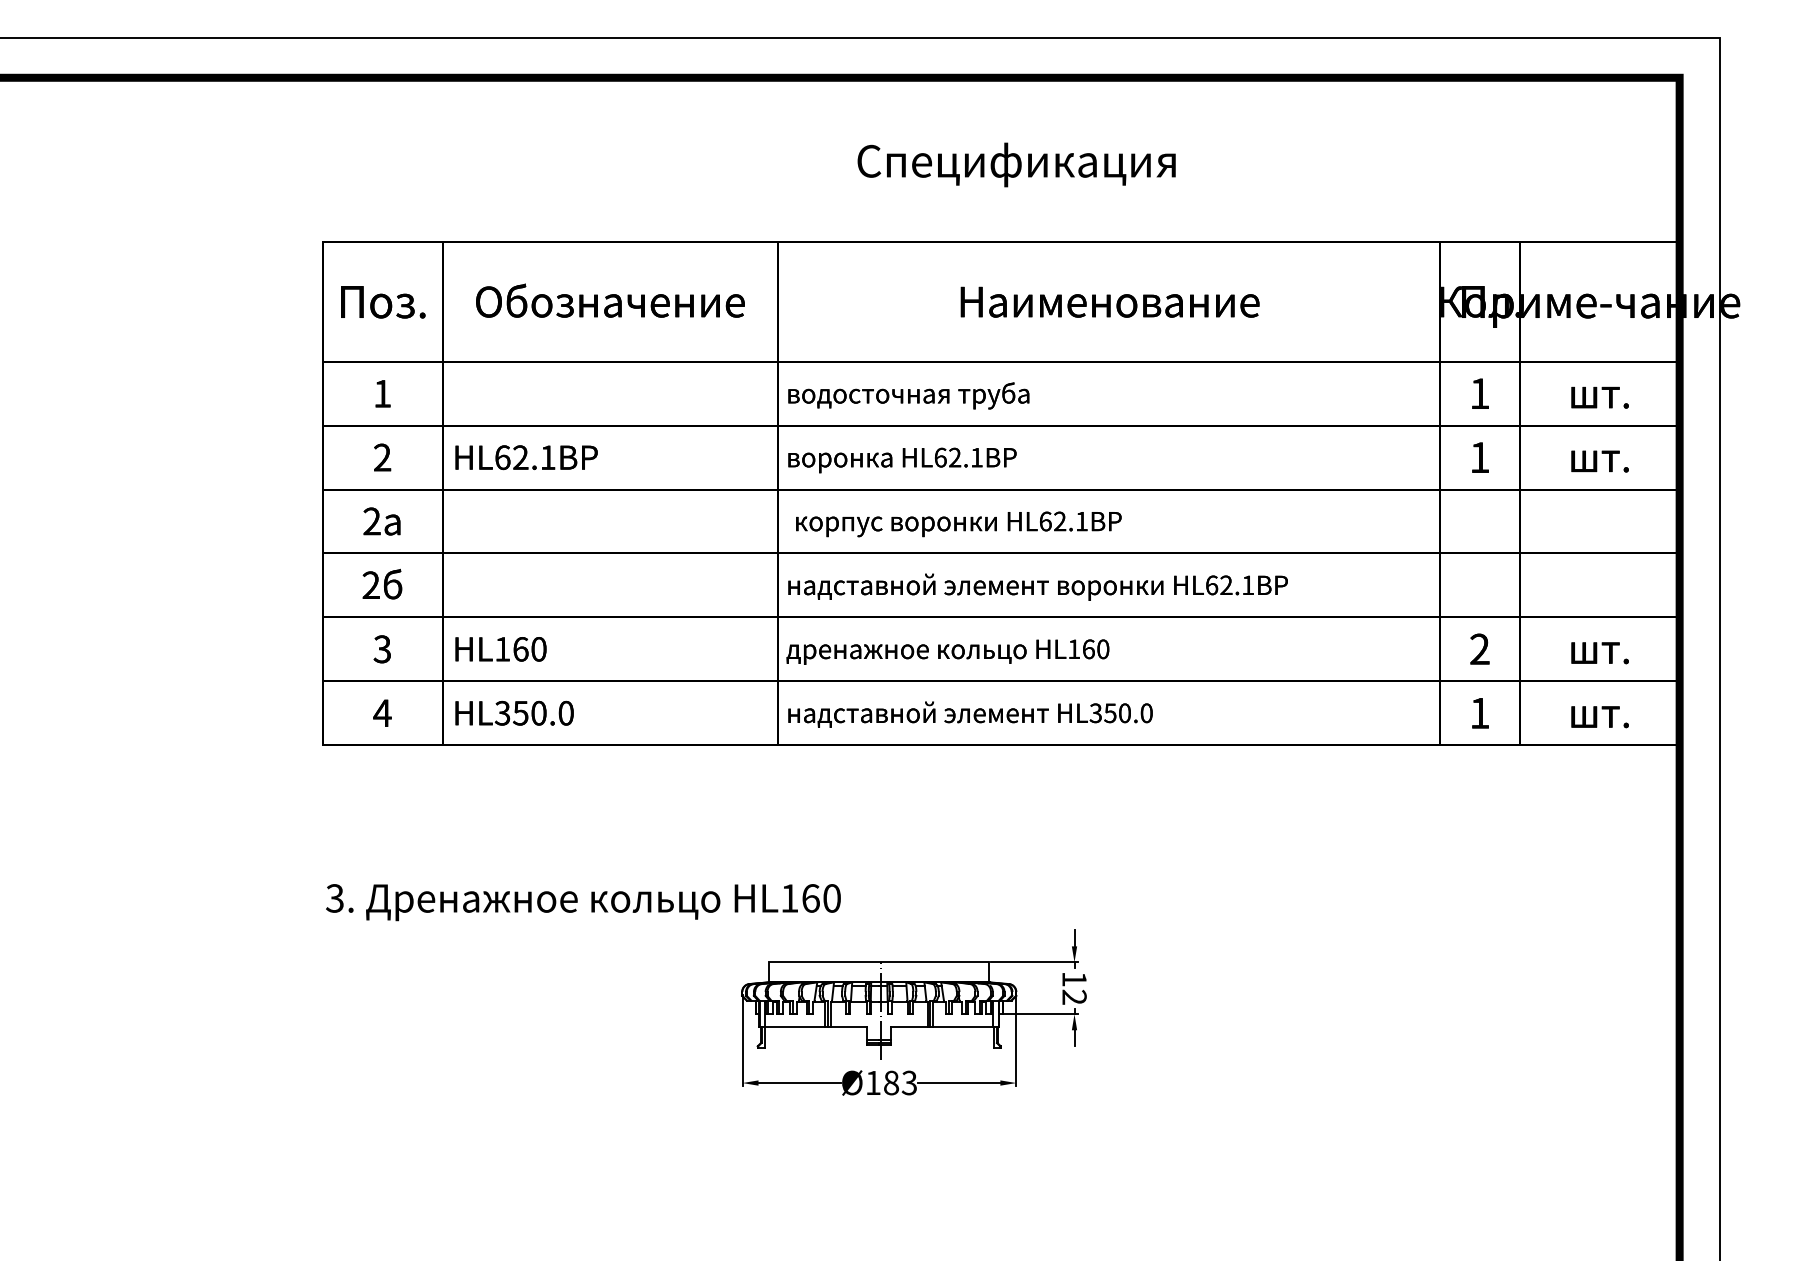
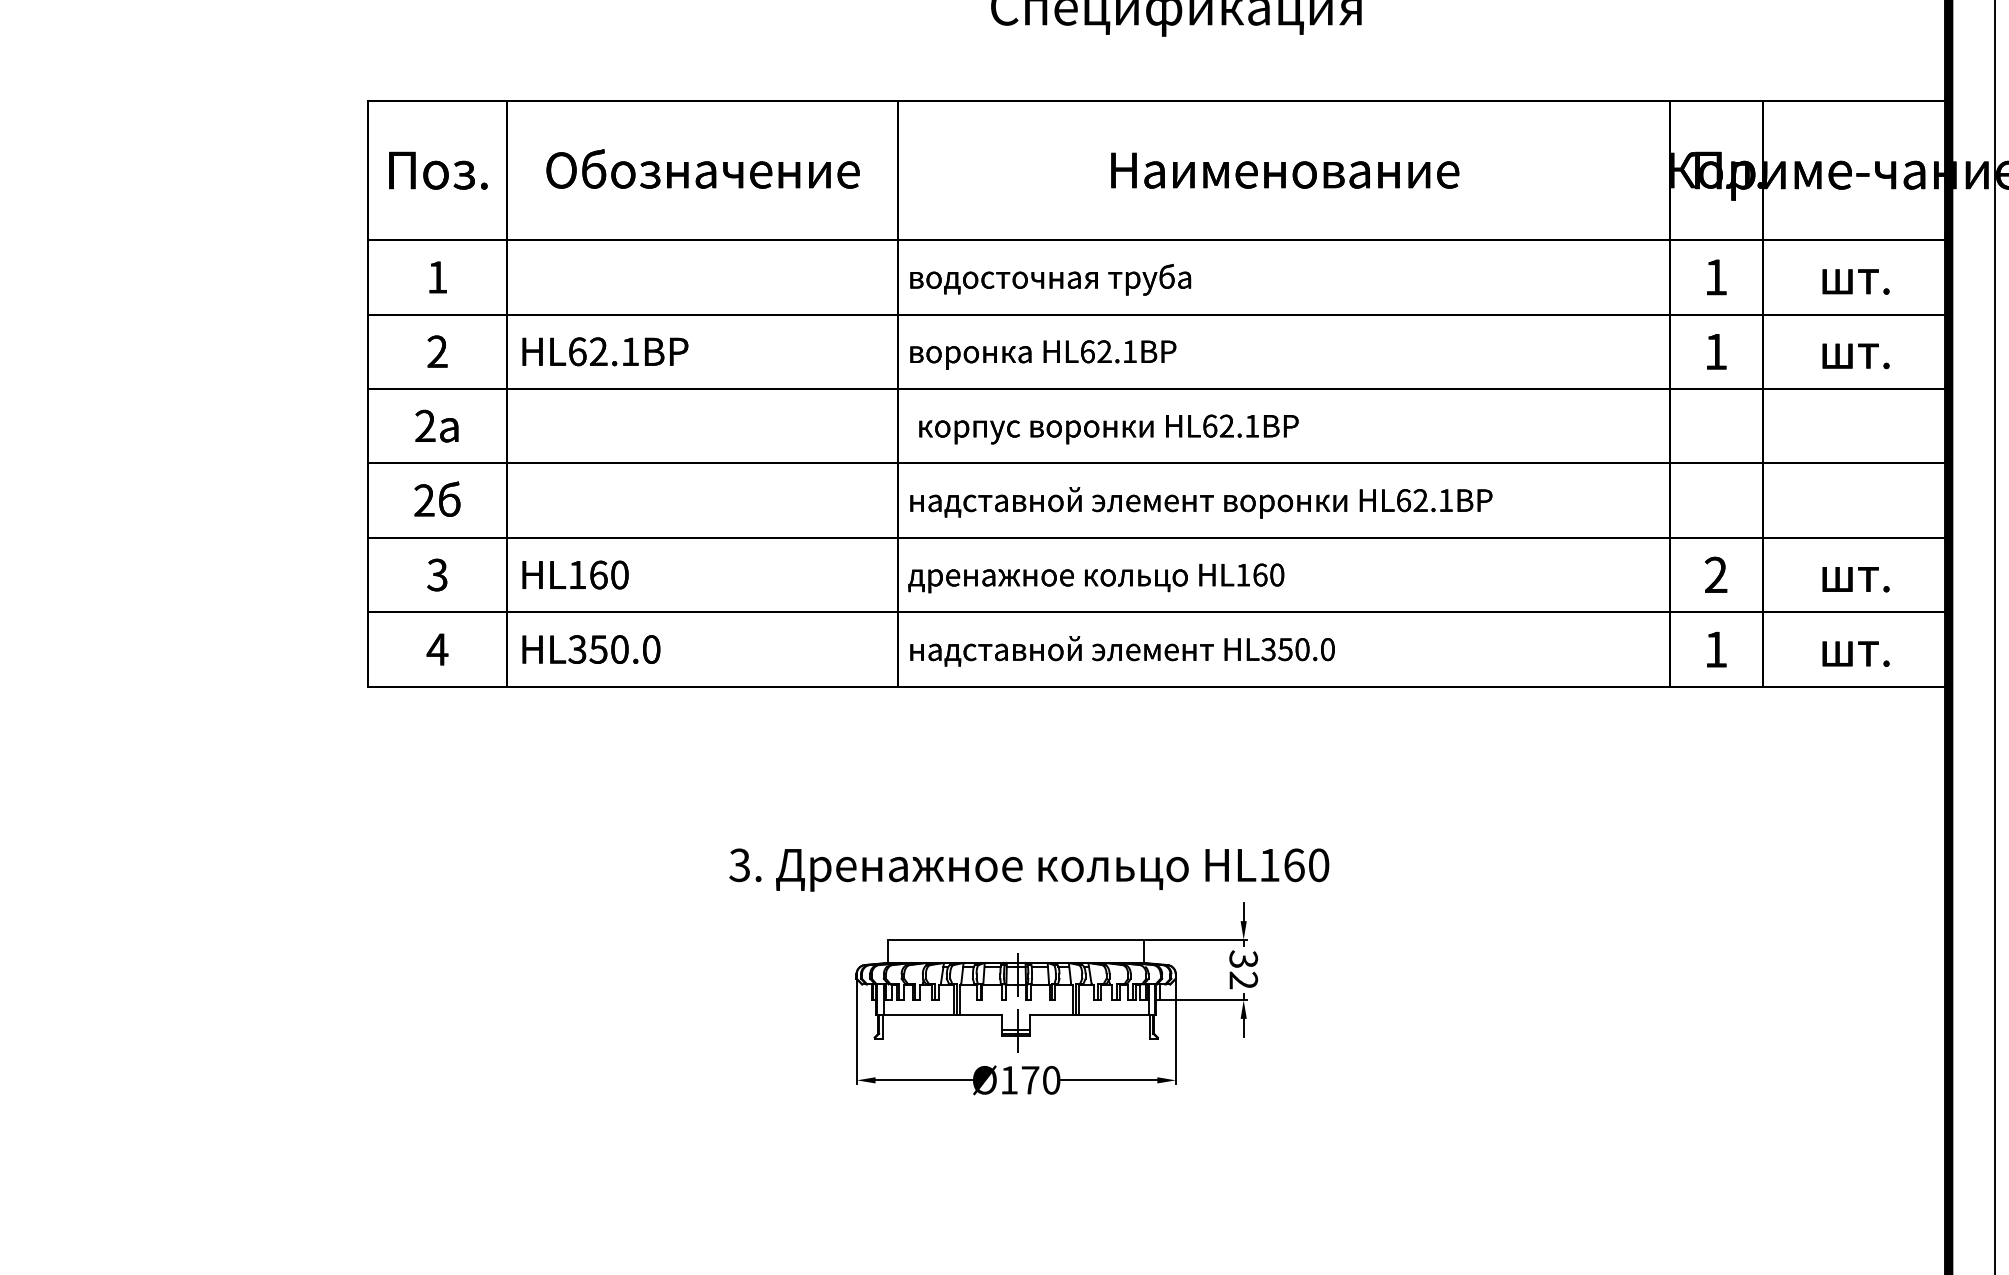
text: (583, 902) -> (1029, 870), moved
text: (1074, 978) -> (1243, 958), 12 -> 32
text: (900, 1082) -> (1040, 1079), Ø183 -> Ø170

